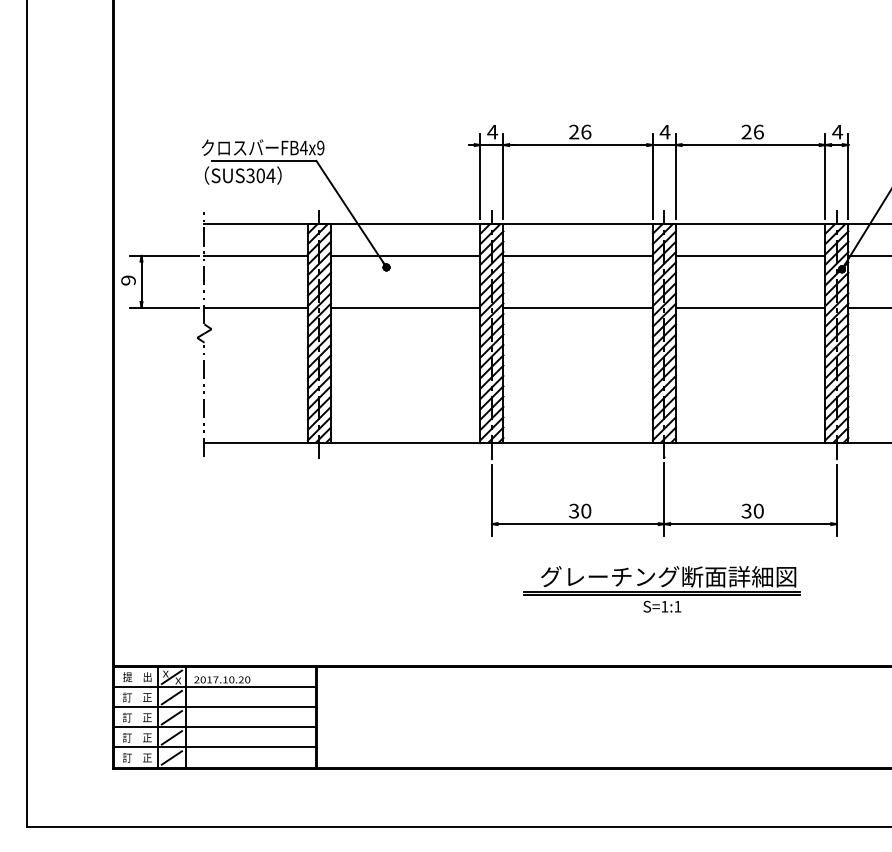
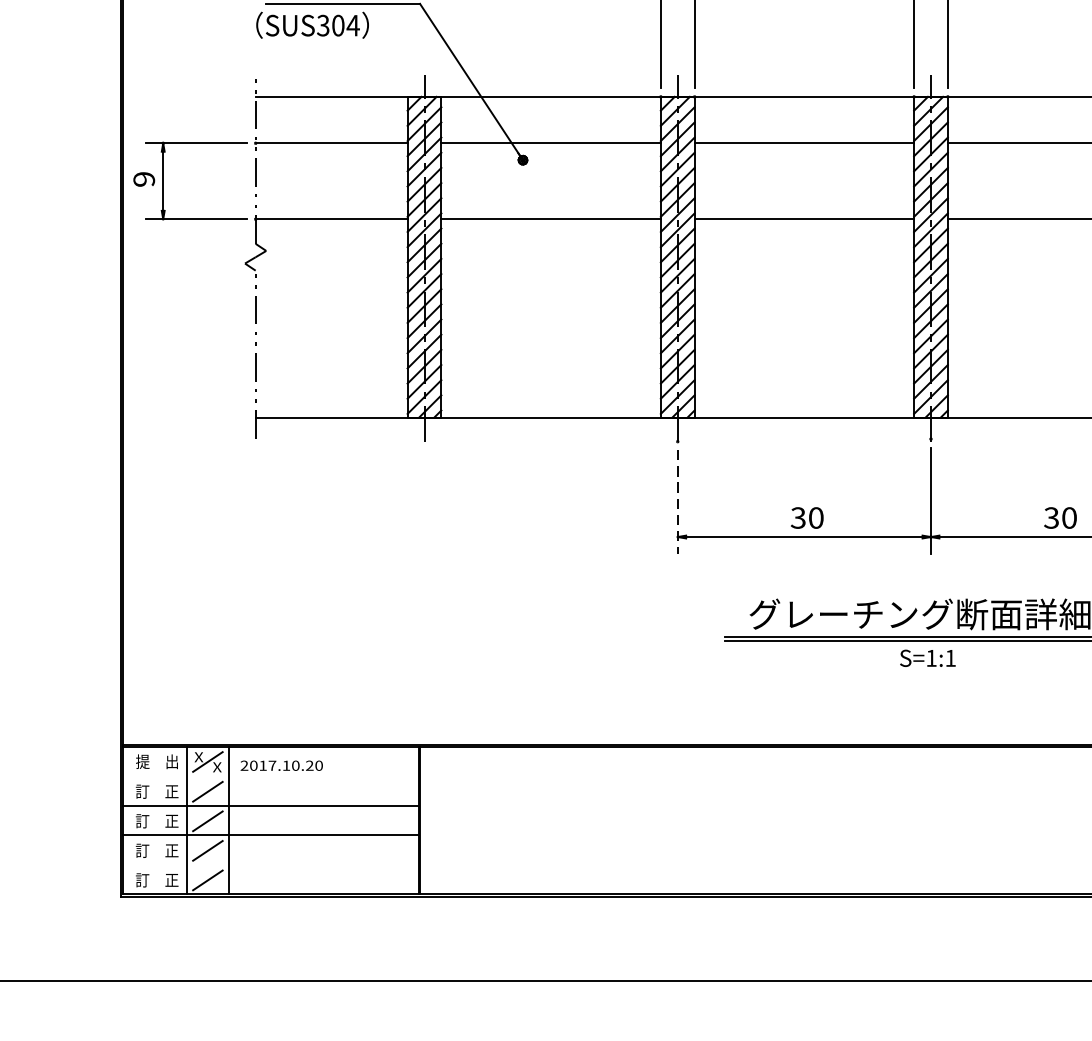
line: (491, 500) -> (677, 502), solid -> dashed
line: (214, 687) -> (270, 776), removed
line: (214, 747) -> (270, 865), removed

